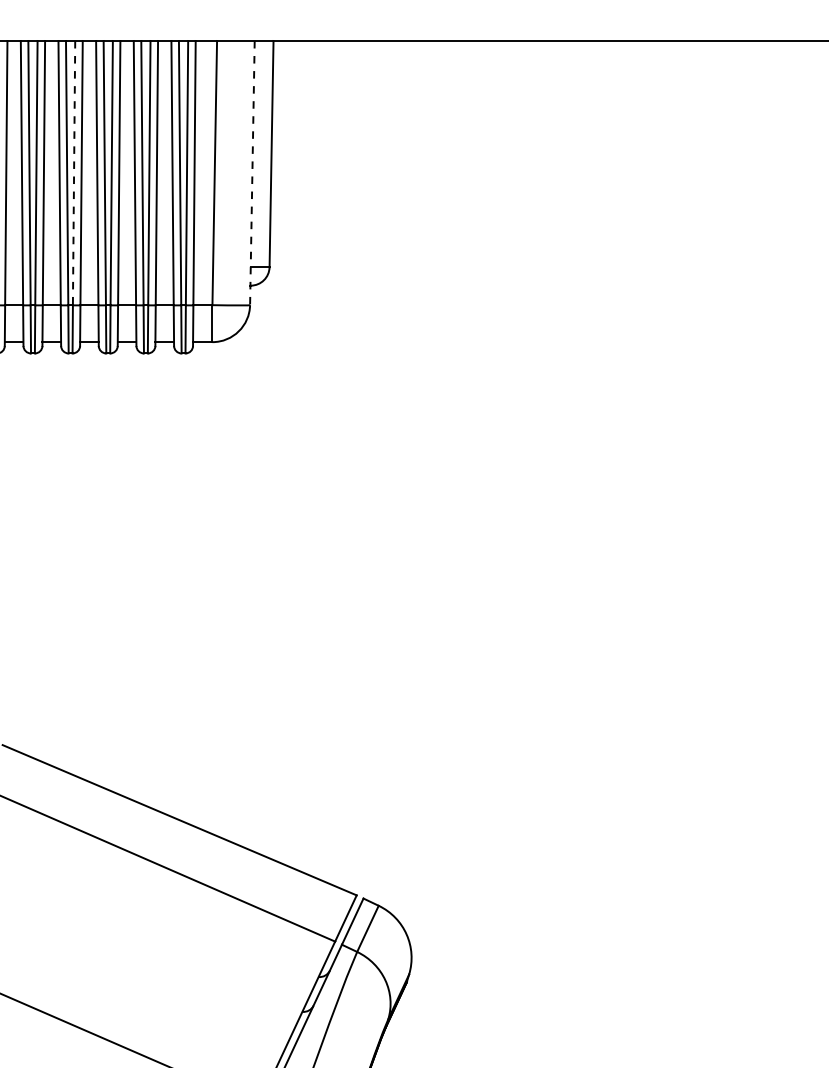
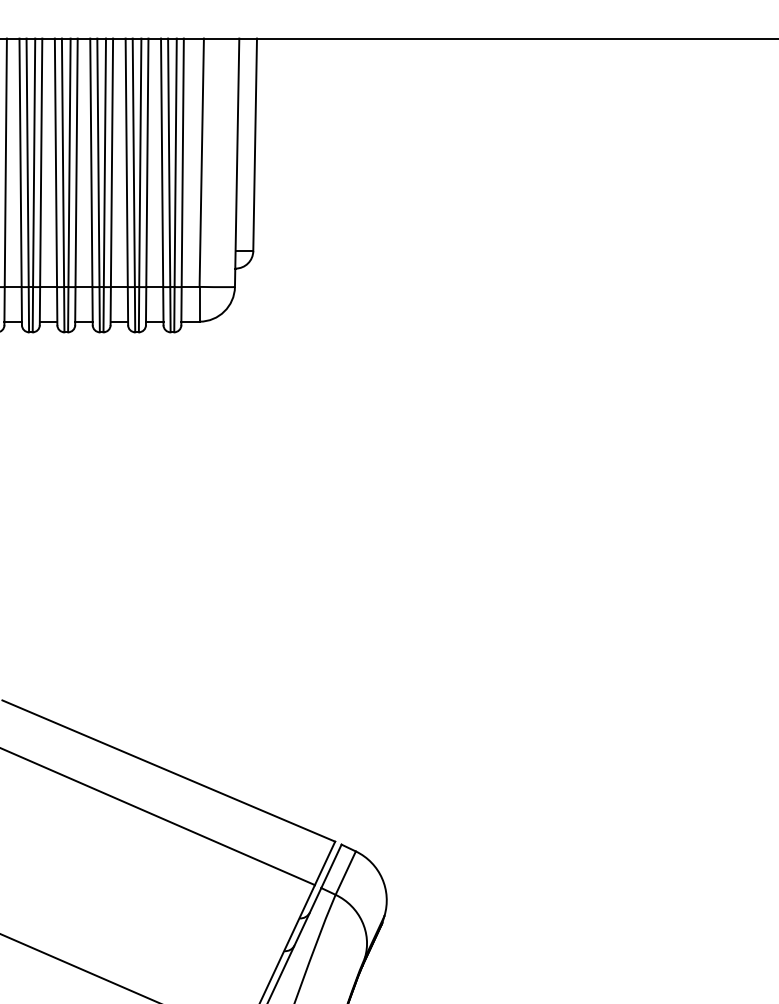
line: (74, 173) -> (69, 163), dashed -> solid
line: (252, 173) -> (237, 163), dashed -> solid

